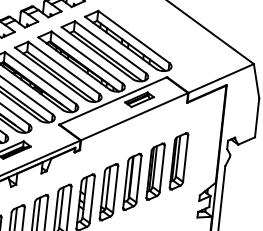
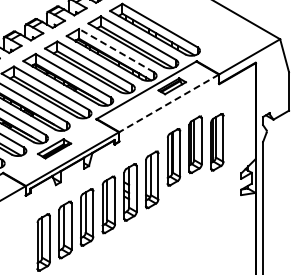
line: (87, 57) -> (116, 50), solid -> dashed
line: (133, 116) -> (168, 103), solid -> dashed
part: (143, 176) -> (184, 150), moved

